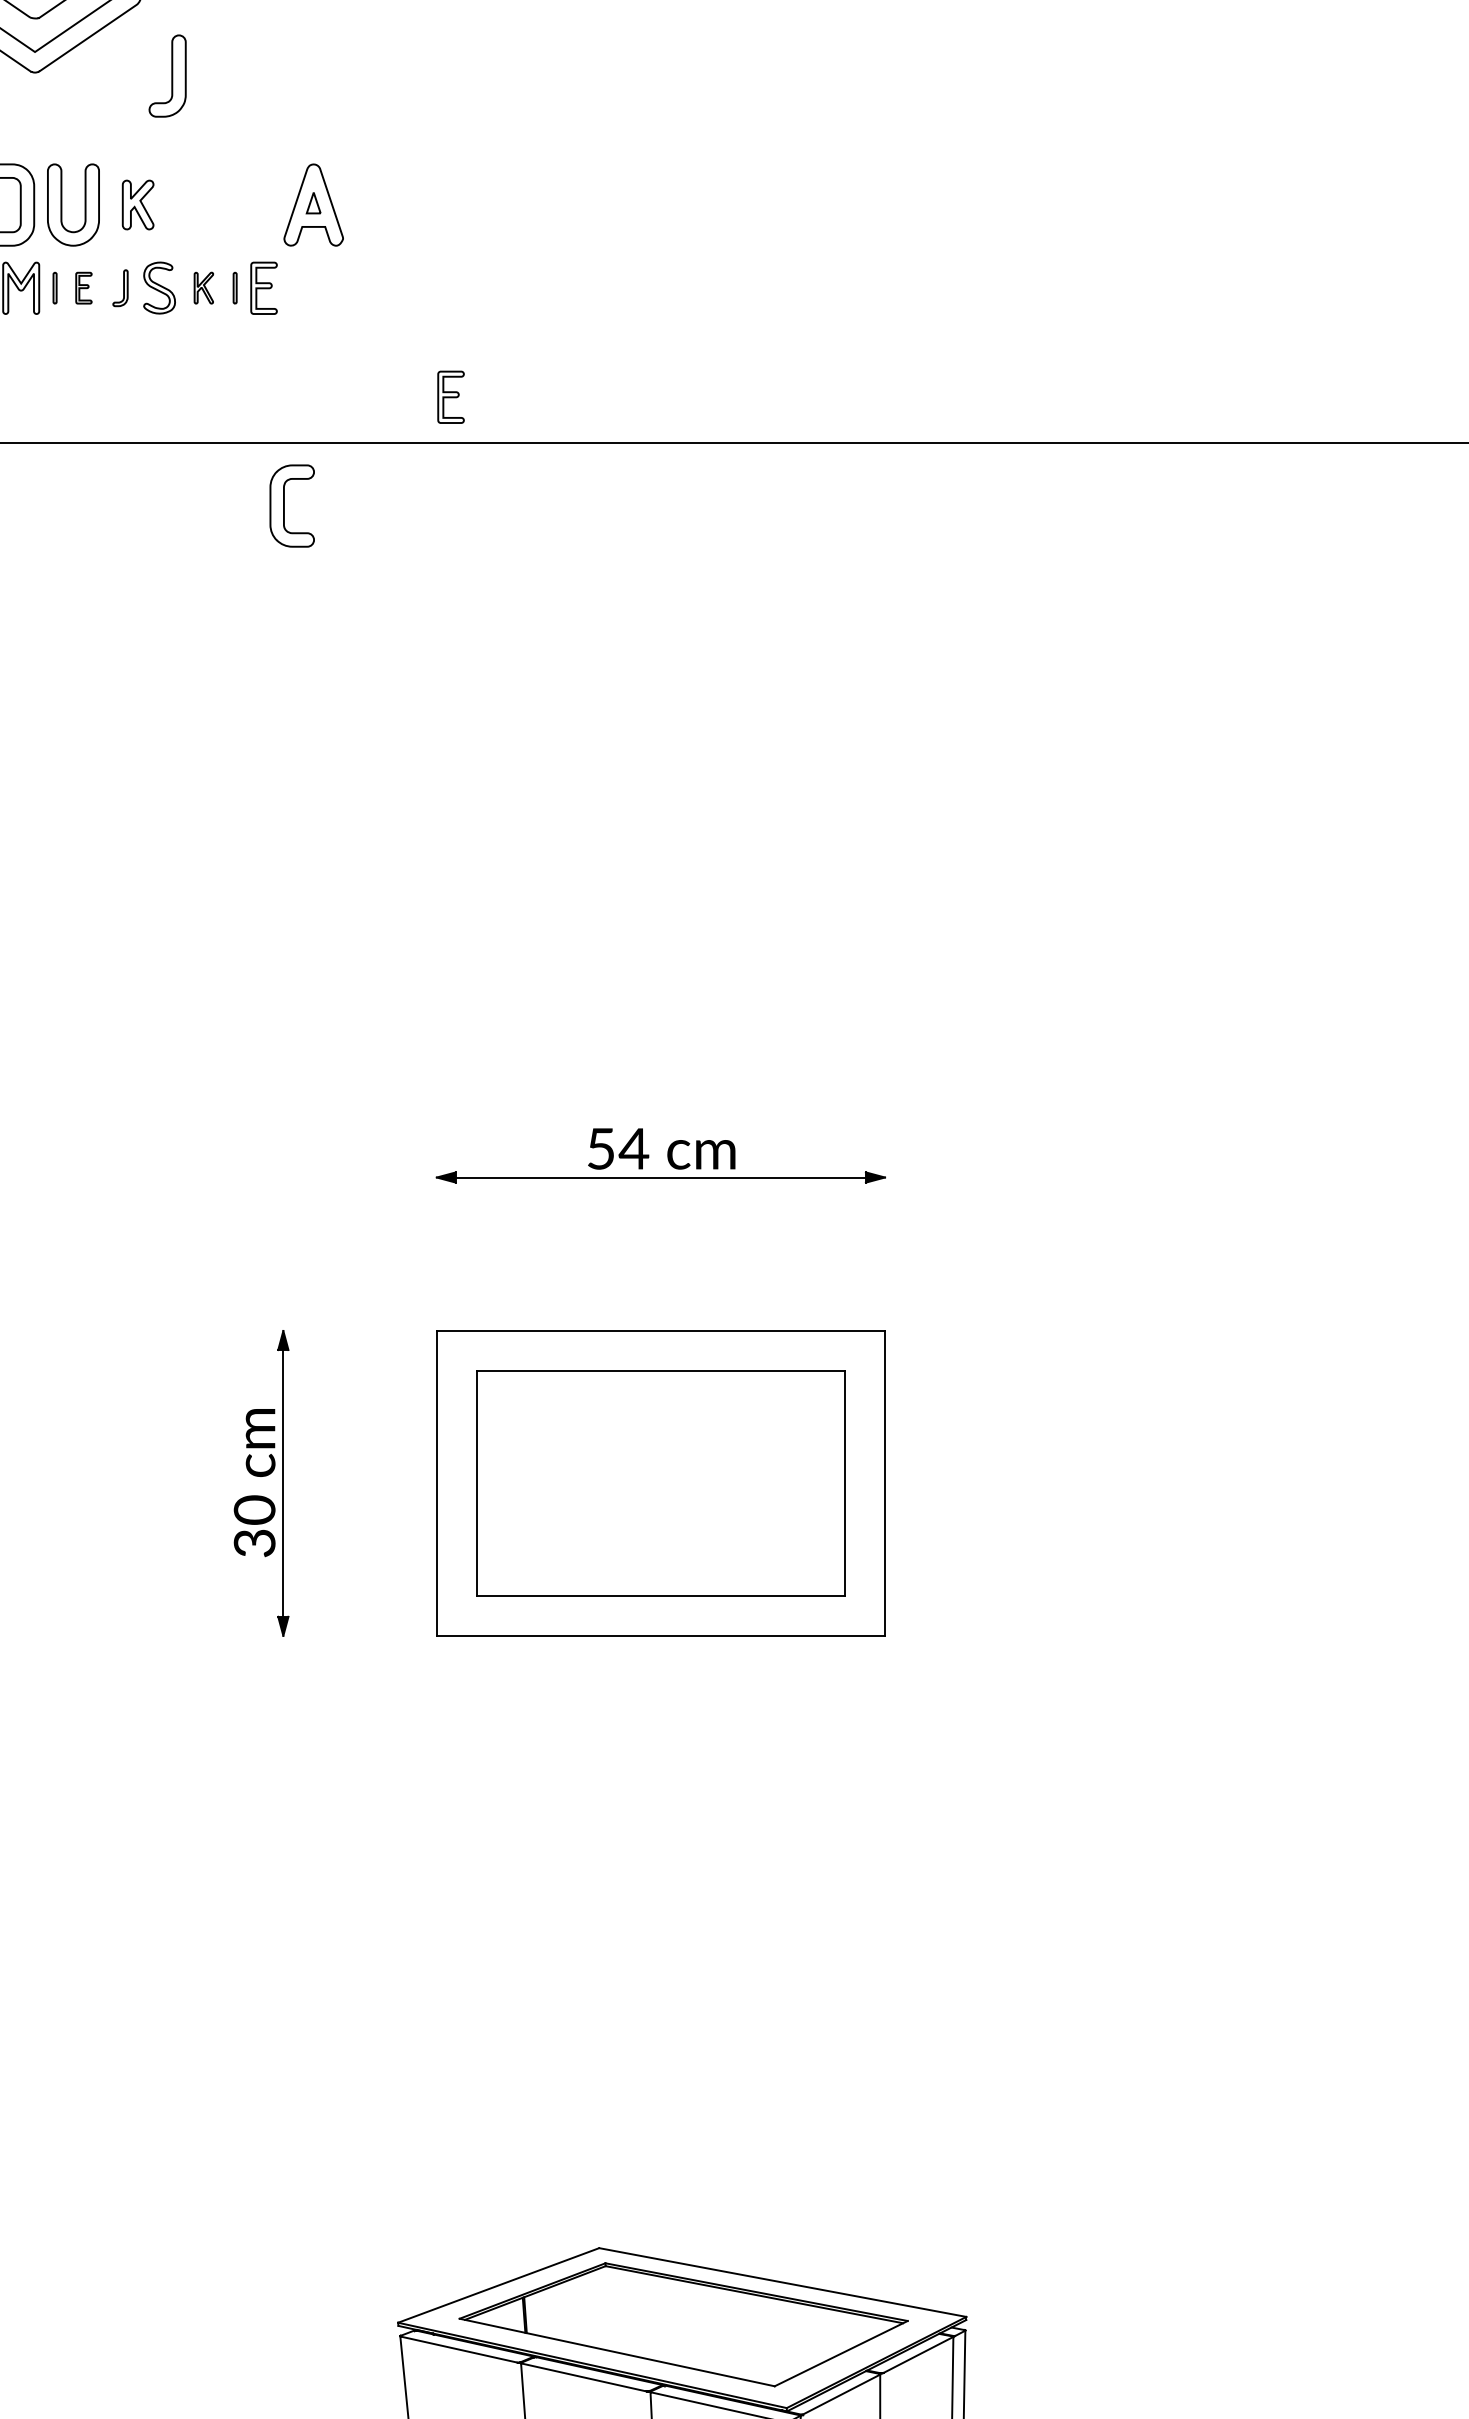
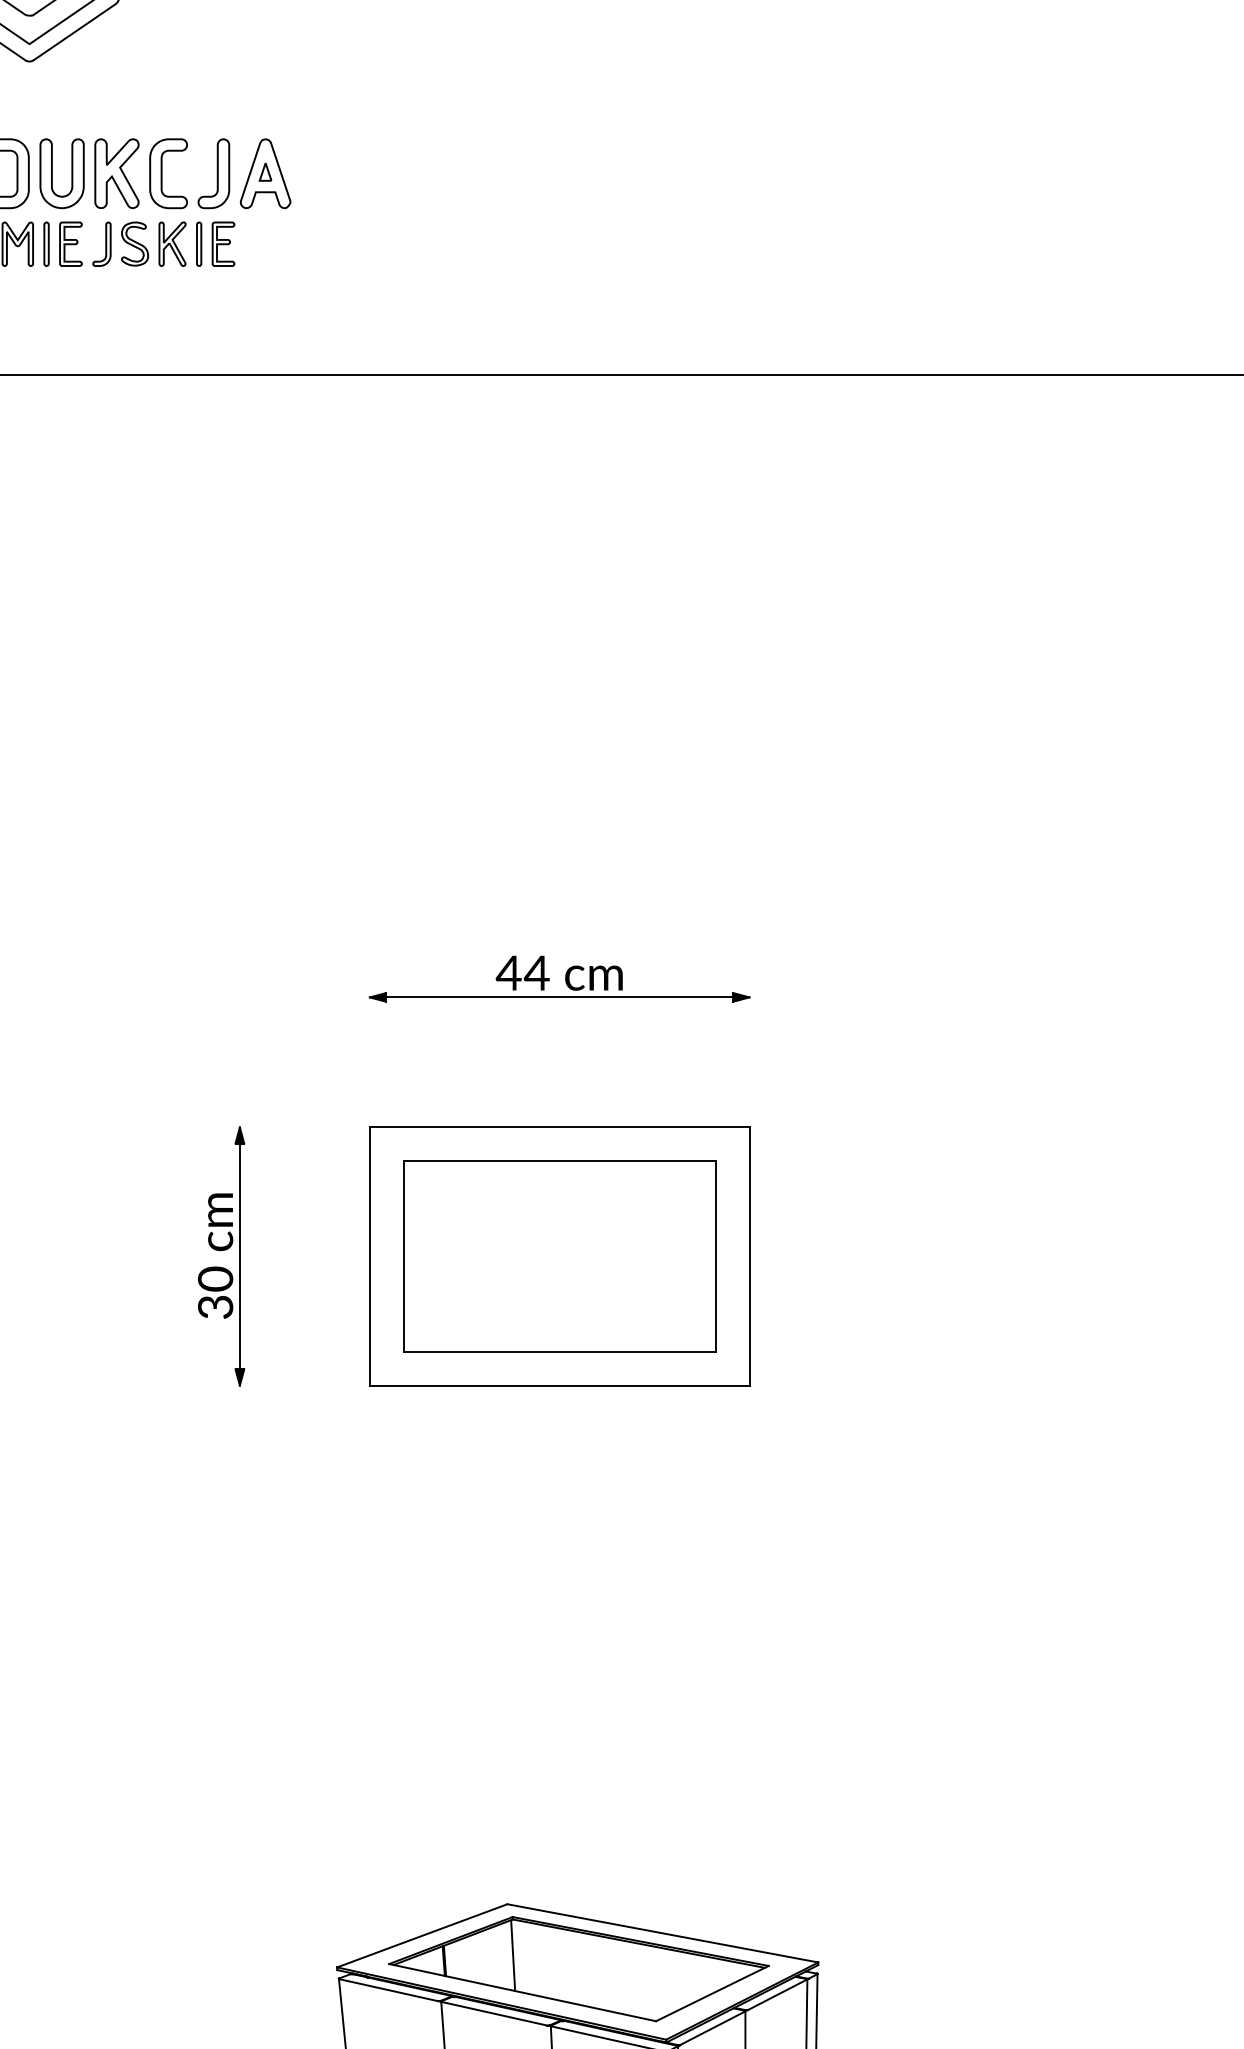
part: (167, 75) -> (213, 173), moved
part: (137, 204) -> (116, 173), size x1.67
part: (54, 287) -> (46, 243), size x1.67
part: (83, 287) -> (70, 243), size x1.67
part: (120, 287) -> (101, 243), size x1.43
part: (203, 287) -> (172, 243), size x1.67
part: (234, 287) -> (198, 243), size x1.67
part: (450, 396) -> (381, 335), removed
part: (284, 505) -> (162, 173), moved
text: (600, 1148) -> (508, 972), 54 -> 44
line: (605, 2308) -> (512, 1955), added

